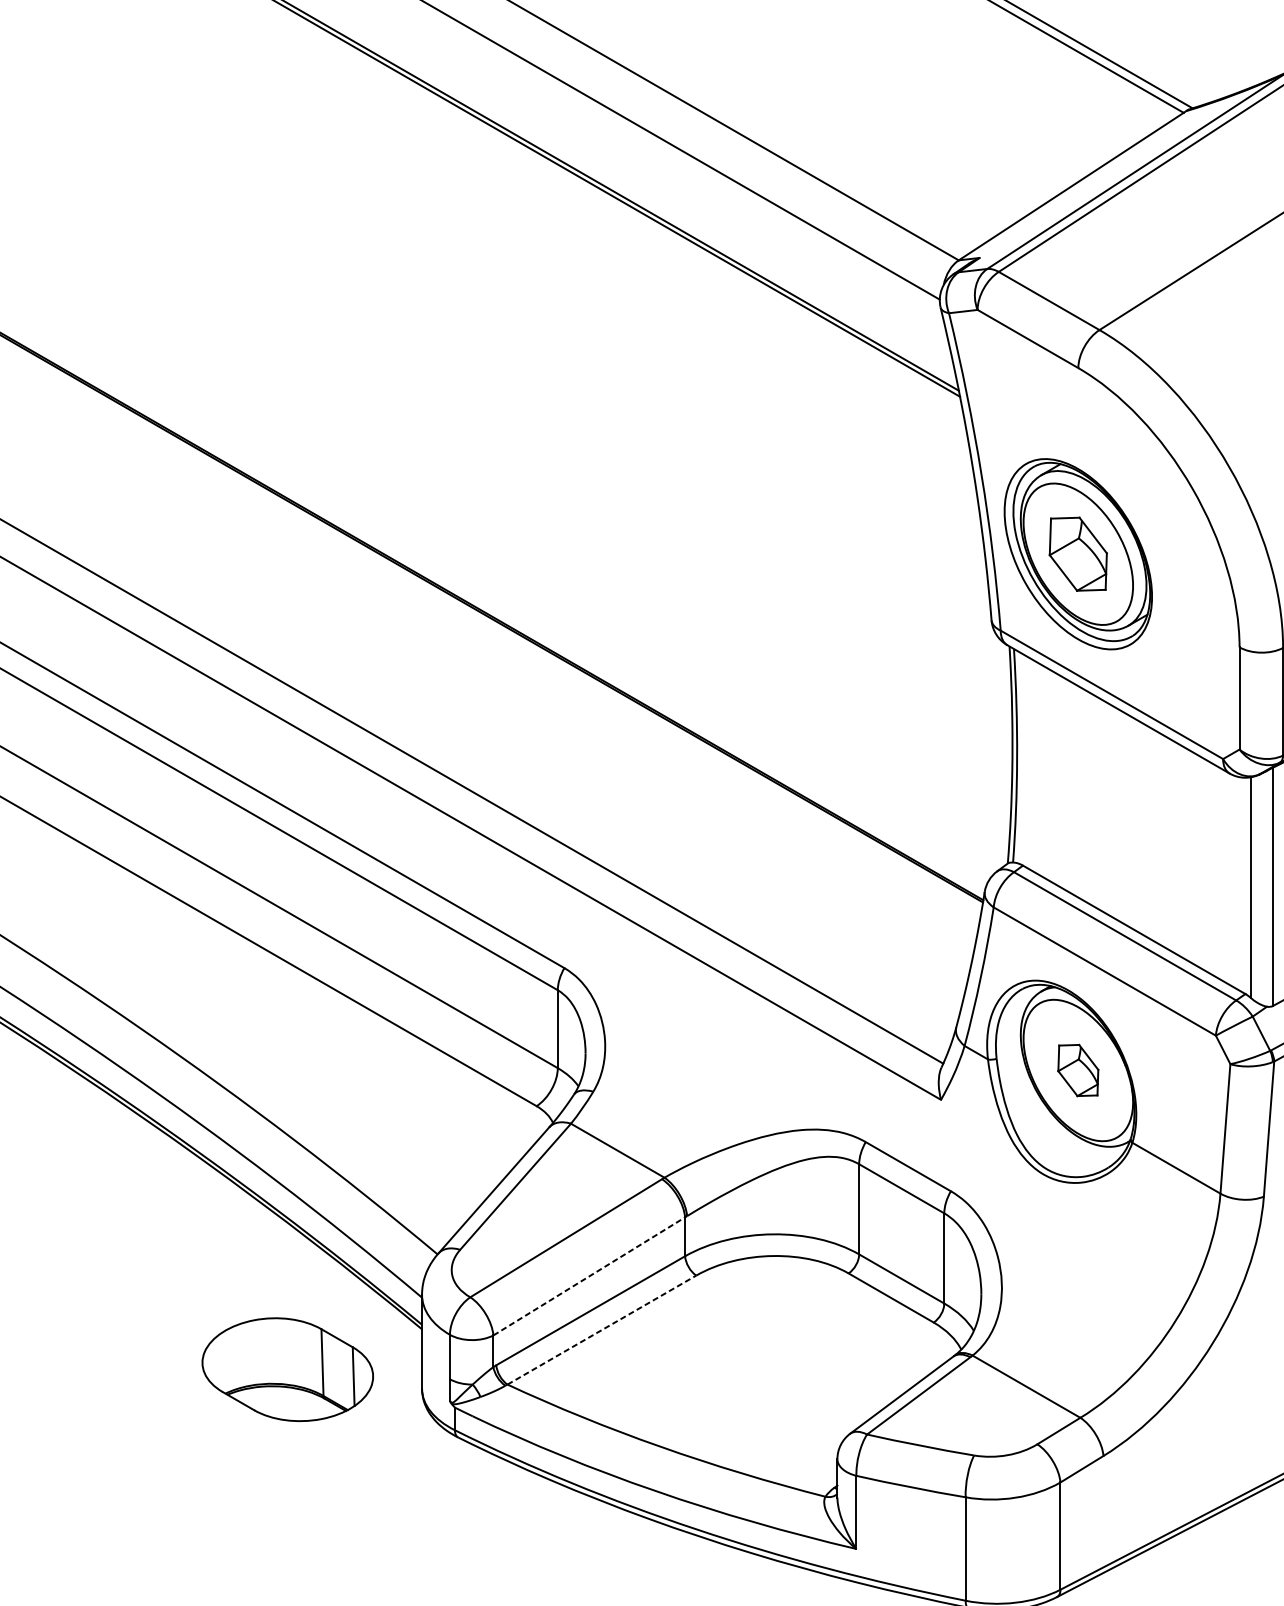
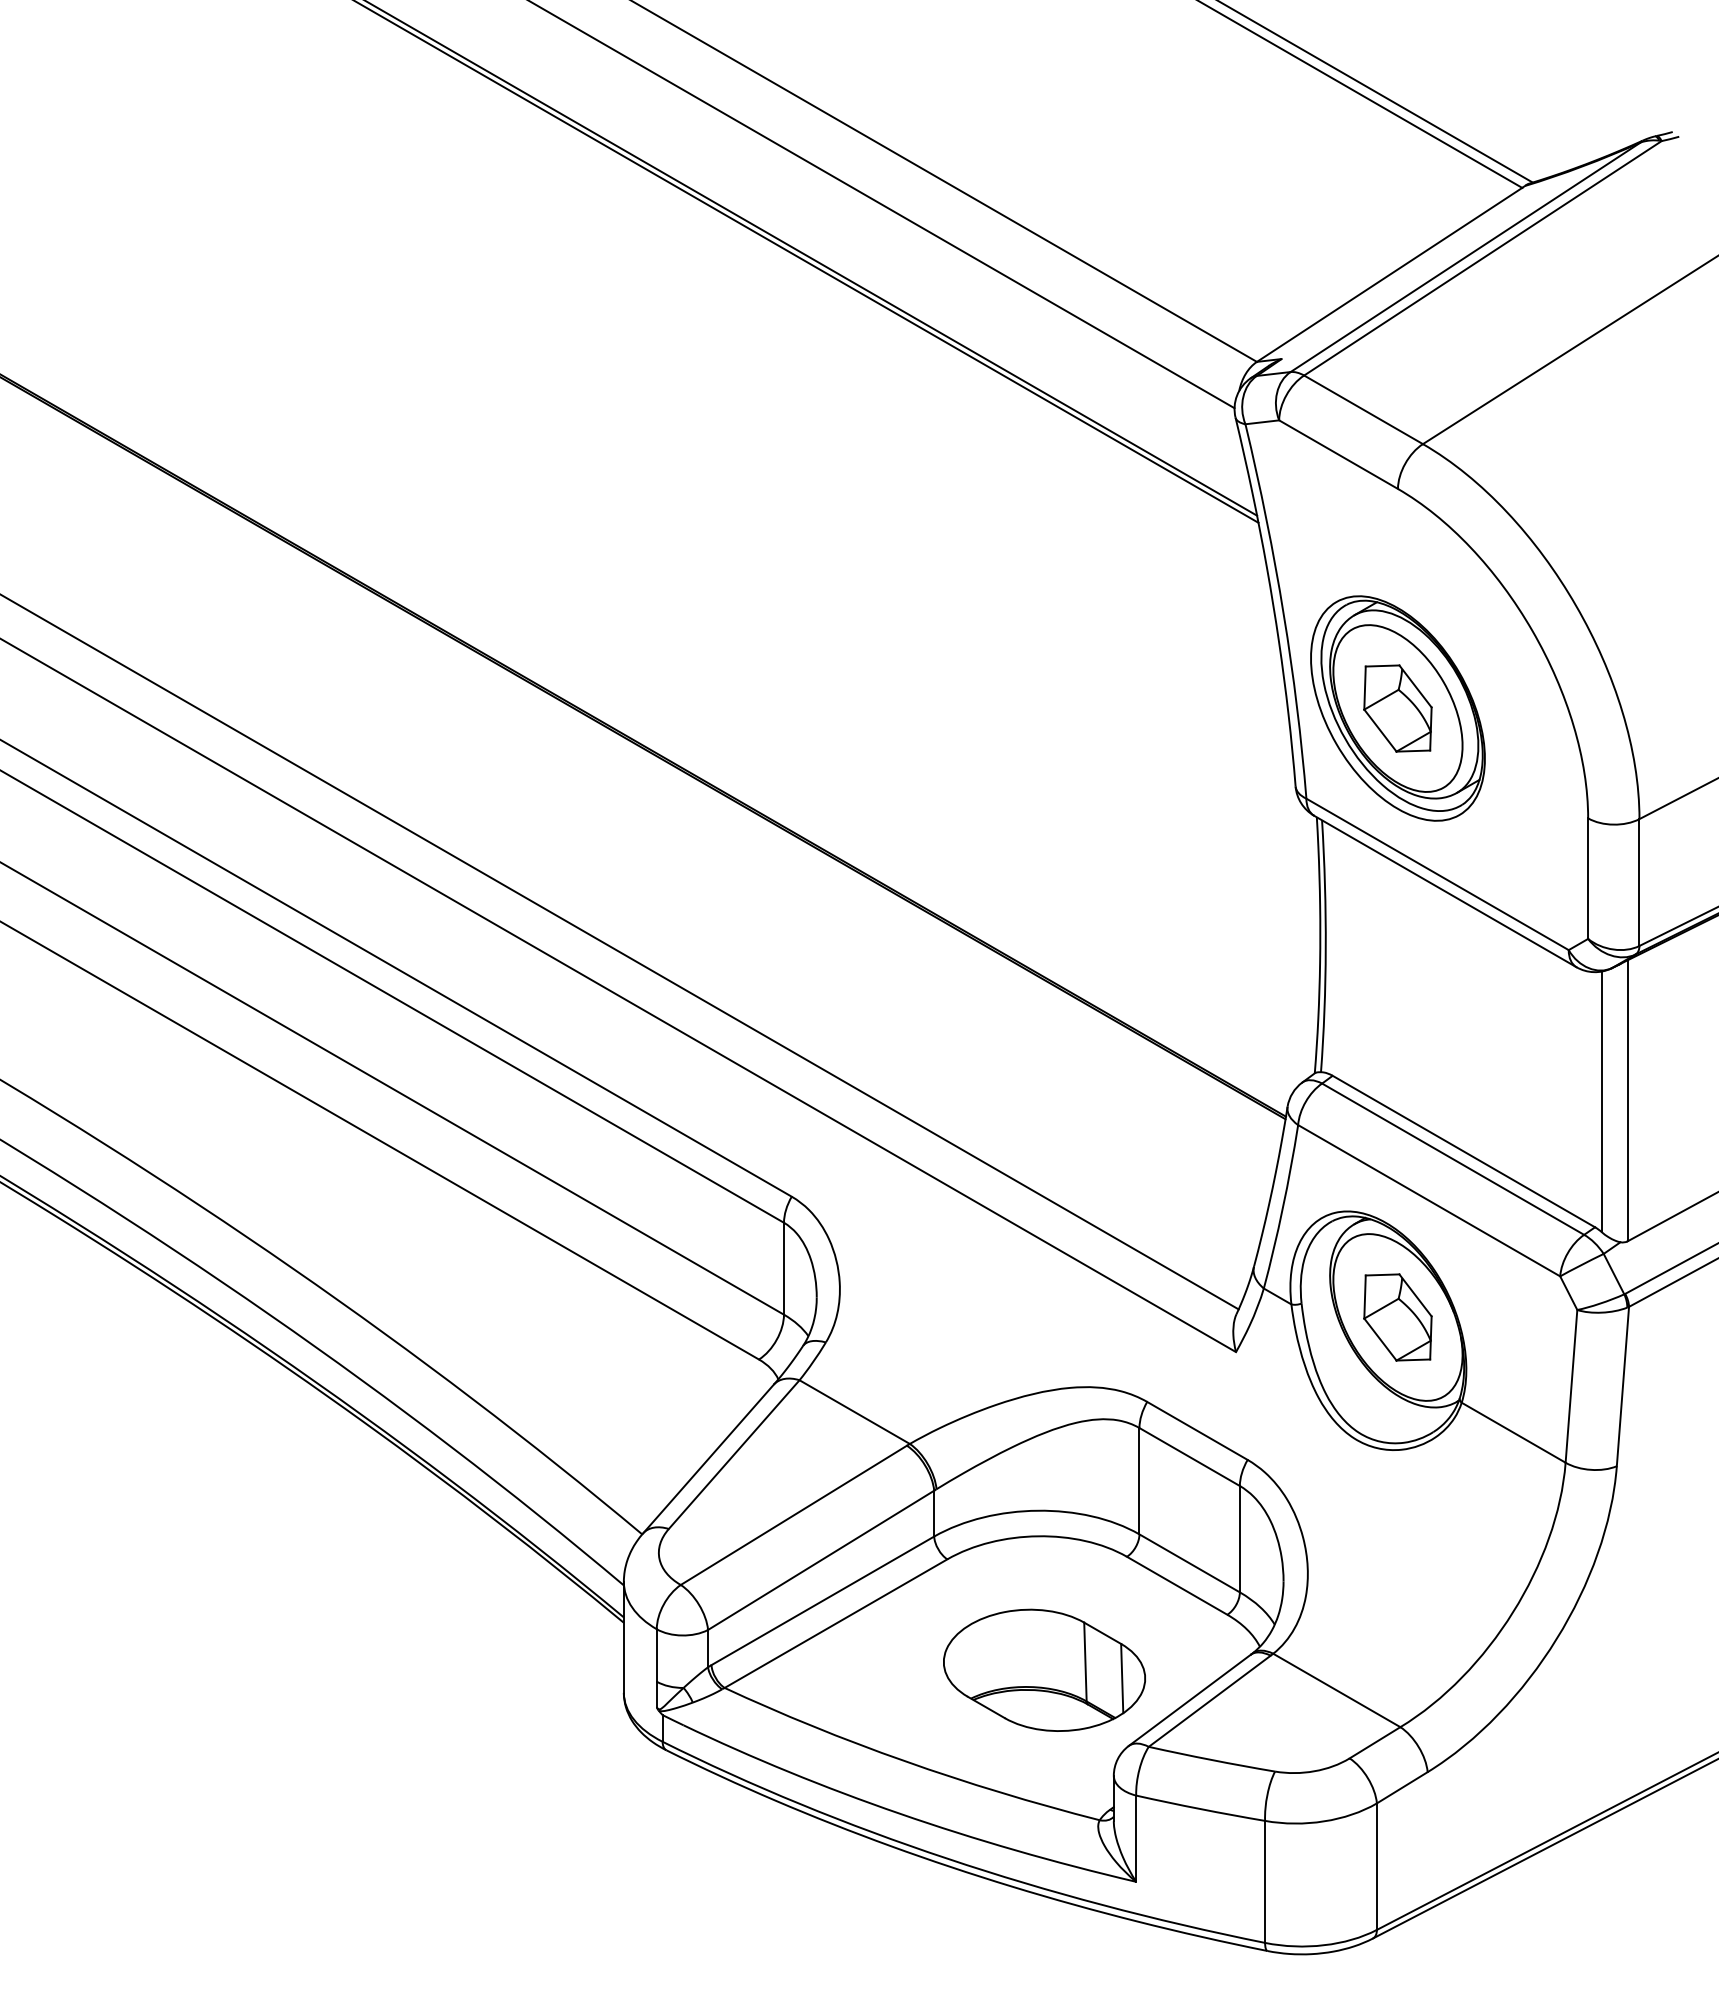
part: (1077, 1070) -> (1397, 1317), size x1.43
line: (589, 1276) -> (821, 1560), dashed -> solid
line: (602, 1329) -> (836, 1623), dashed -> solid
part: (287, 1368) -> (1044, 1669), moved

